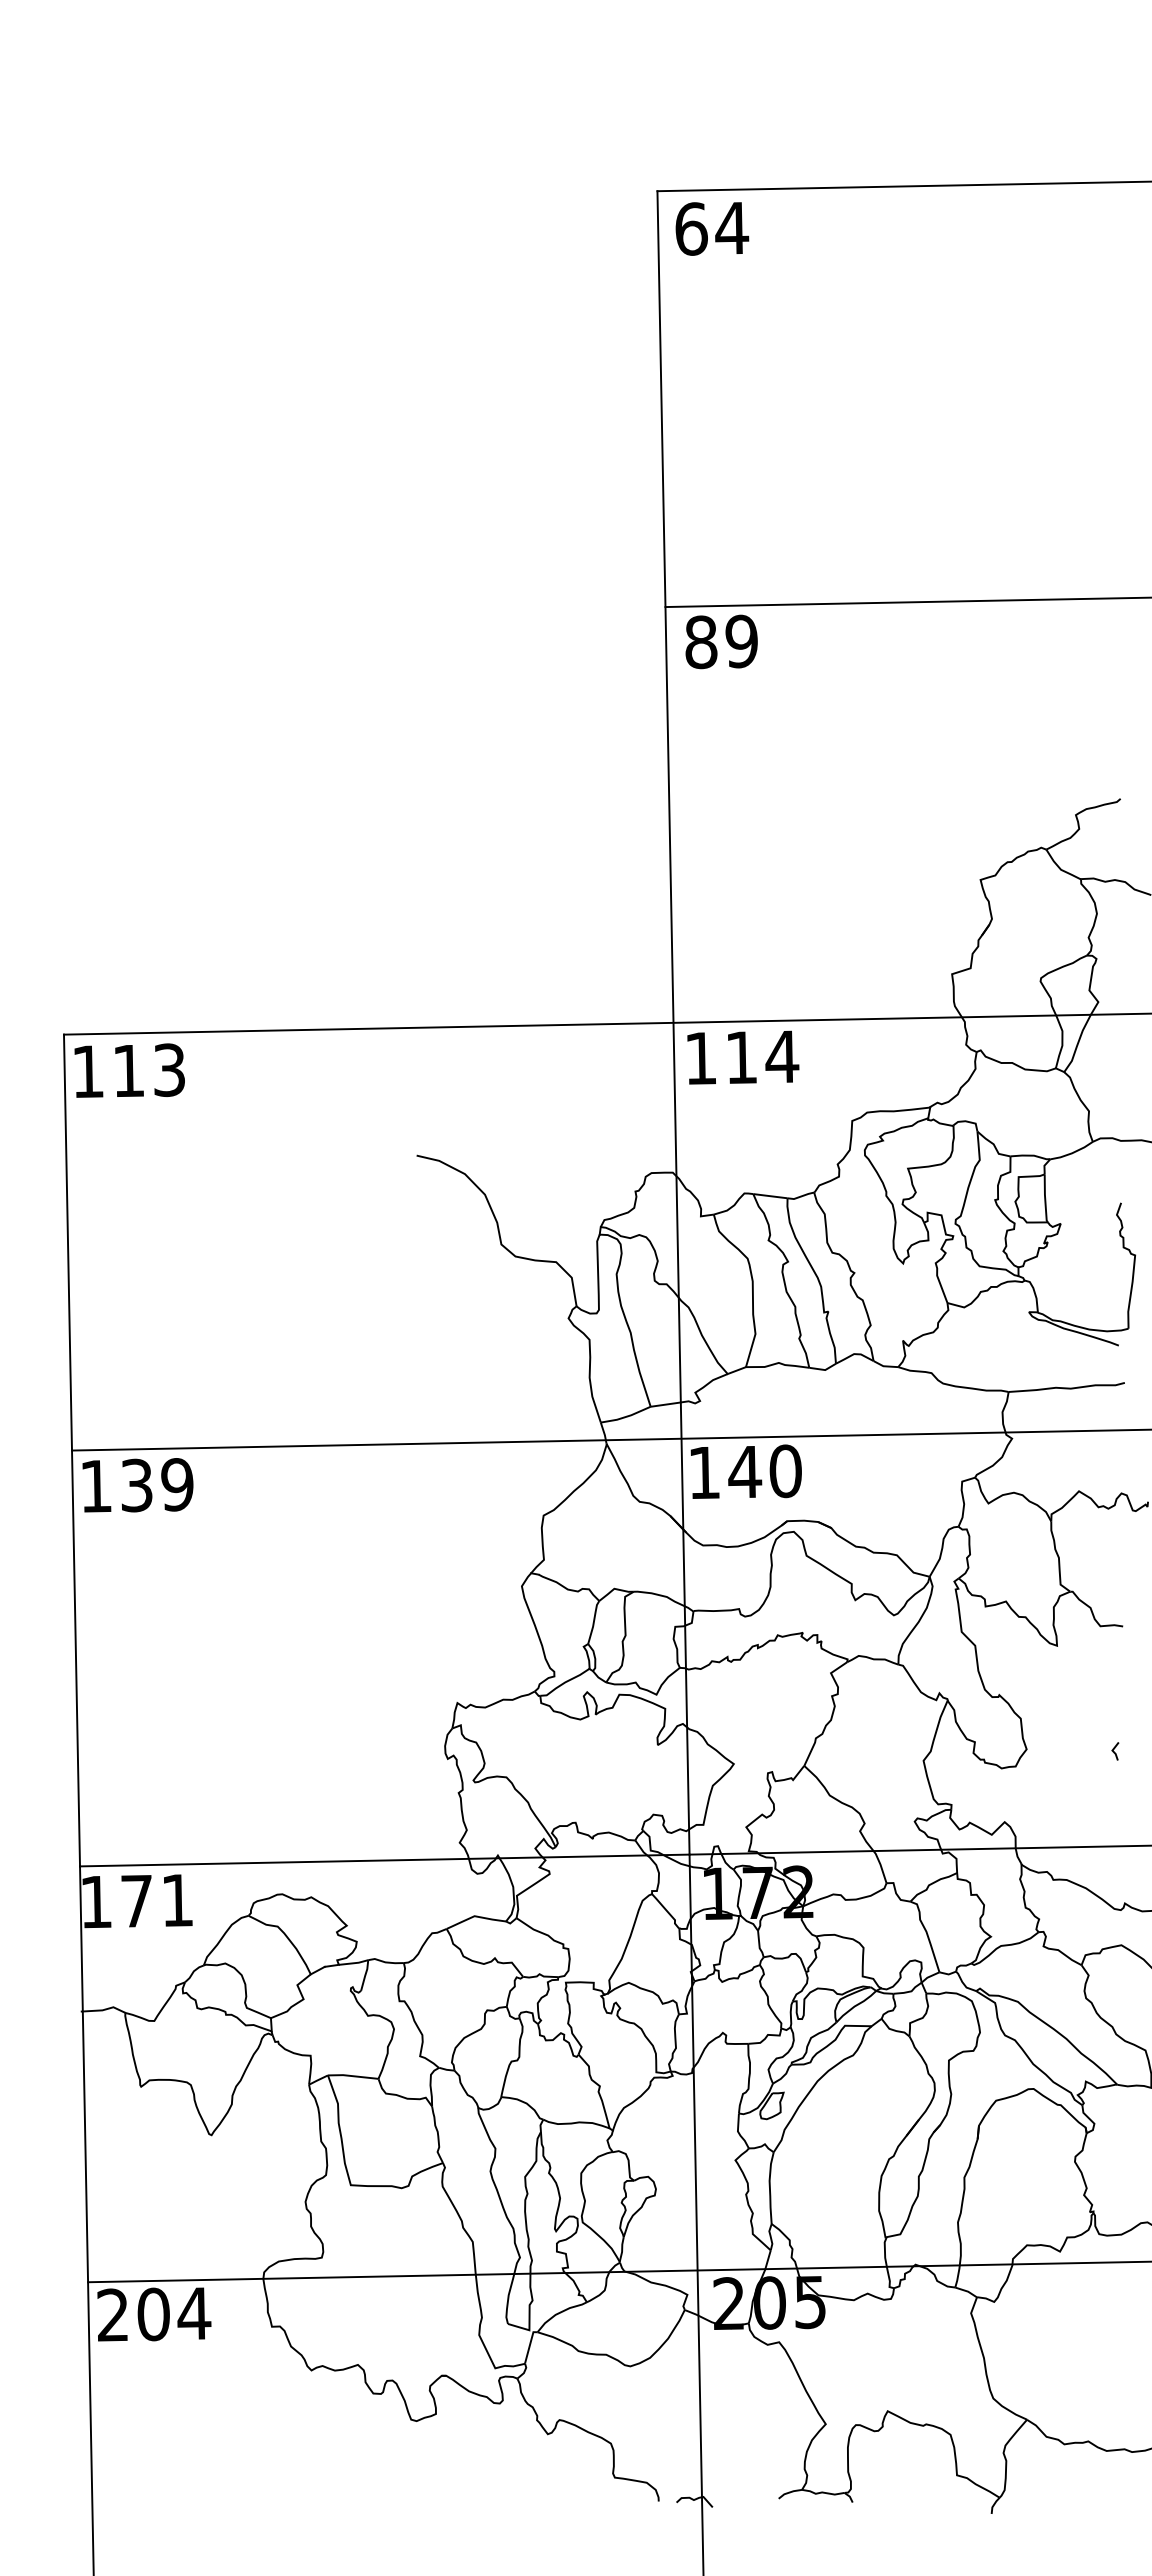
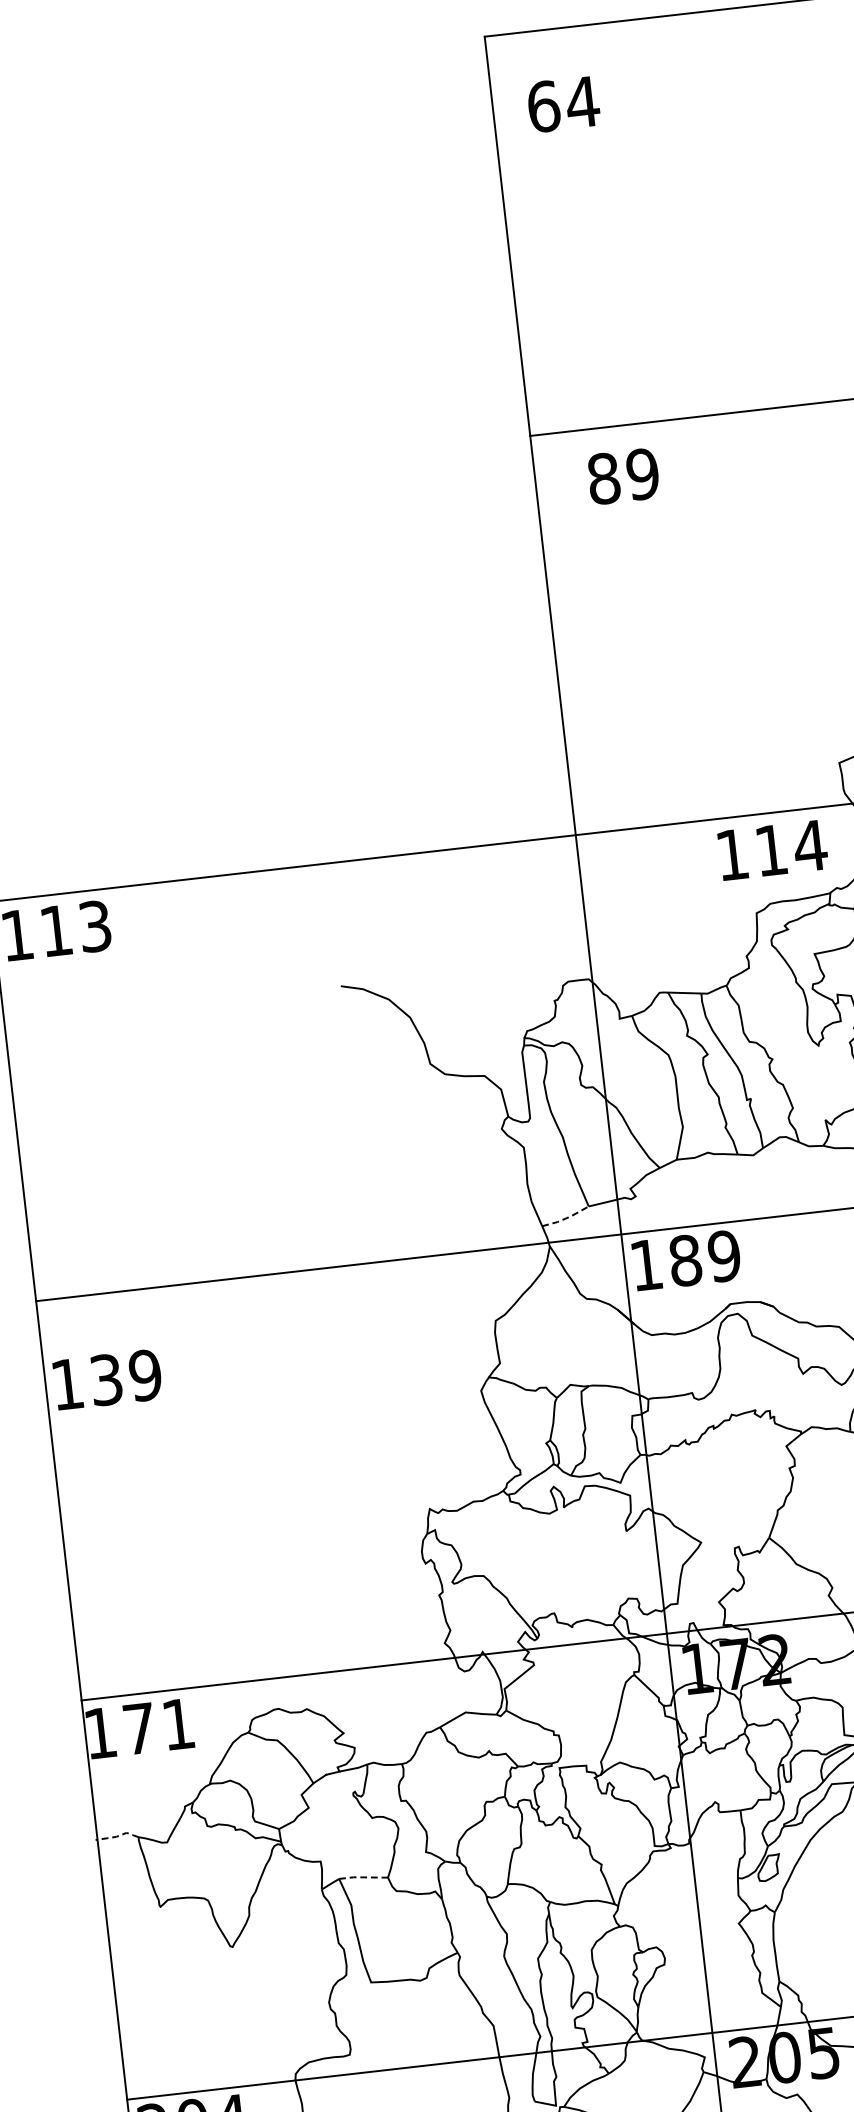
text: (712, 228) -> (563, 104), moved
text: (721, 641) -> (623, 476), moved
text: (743, 1057) -> (773, 850), moved
line: (626, 1416) -> (566, 1218), solid -> dashed
text: (764, 1471) -> (704, 1258), 140 -> 189
text: (137, 1485) -> (107, 1379), moved
line: (104, 2009) -> (118, 1835), solid -> dashed
line: (352, 2076) -> (362, 1877), solid -> dashed

